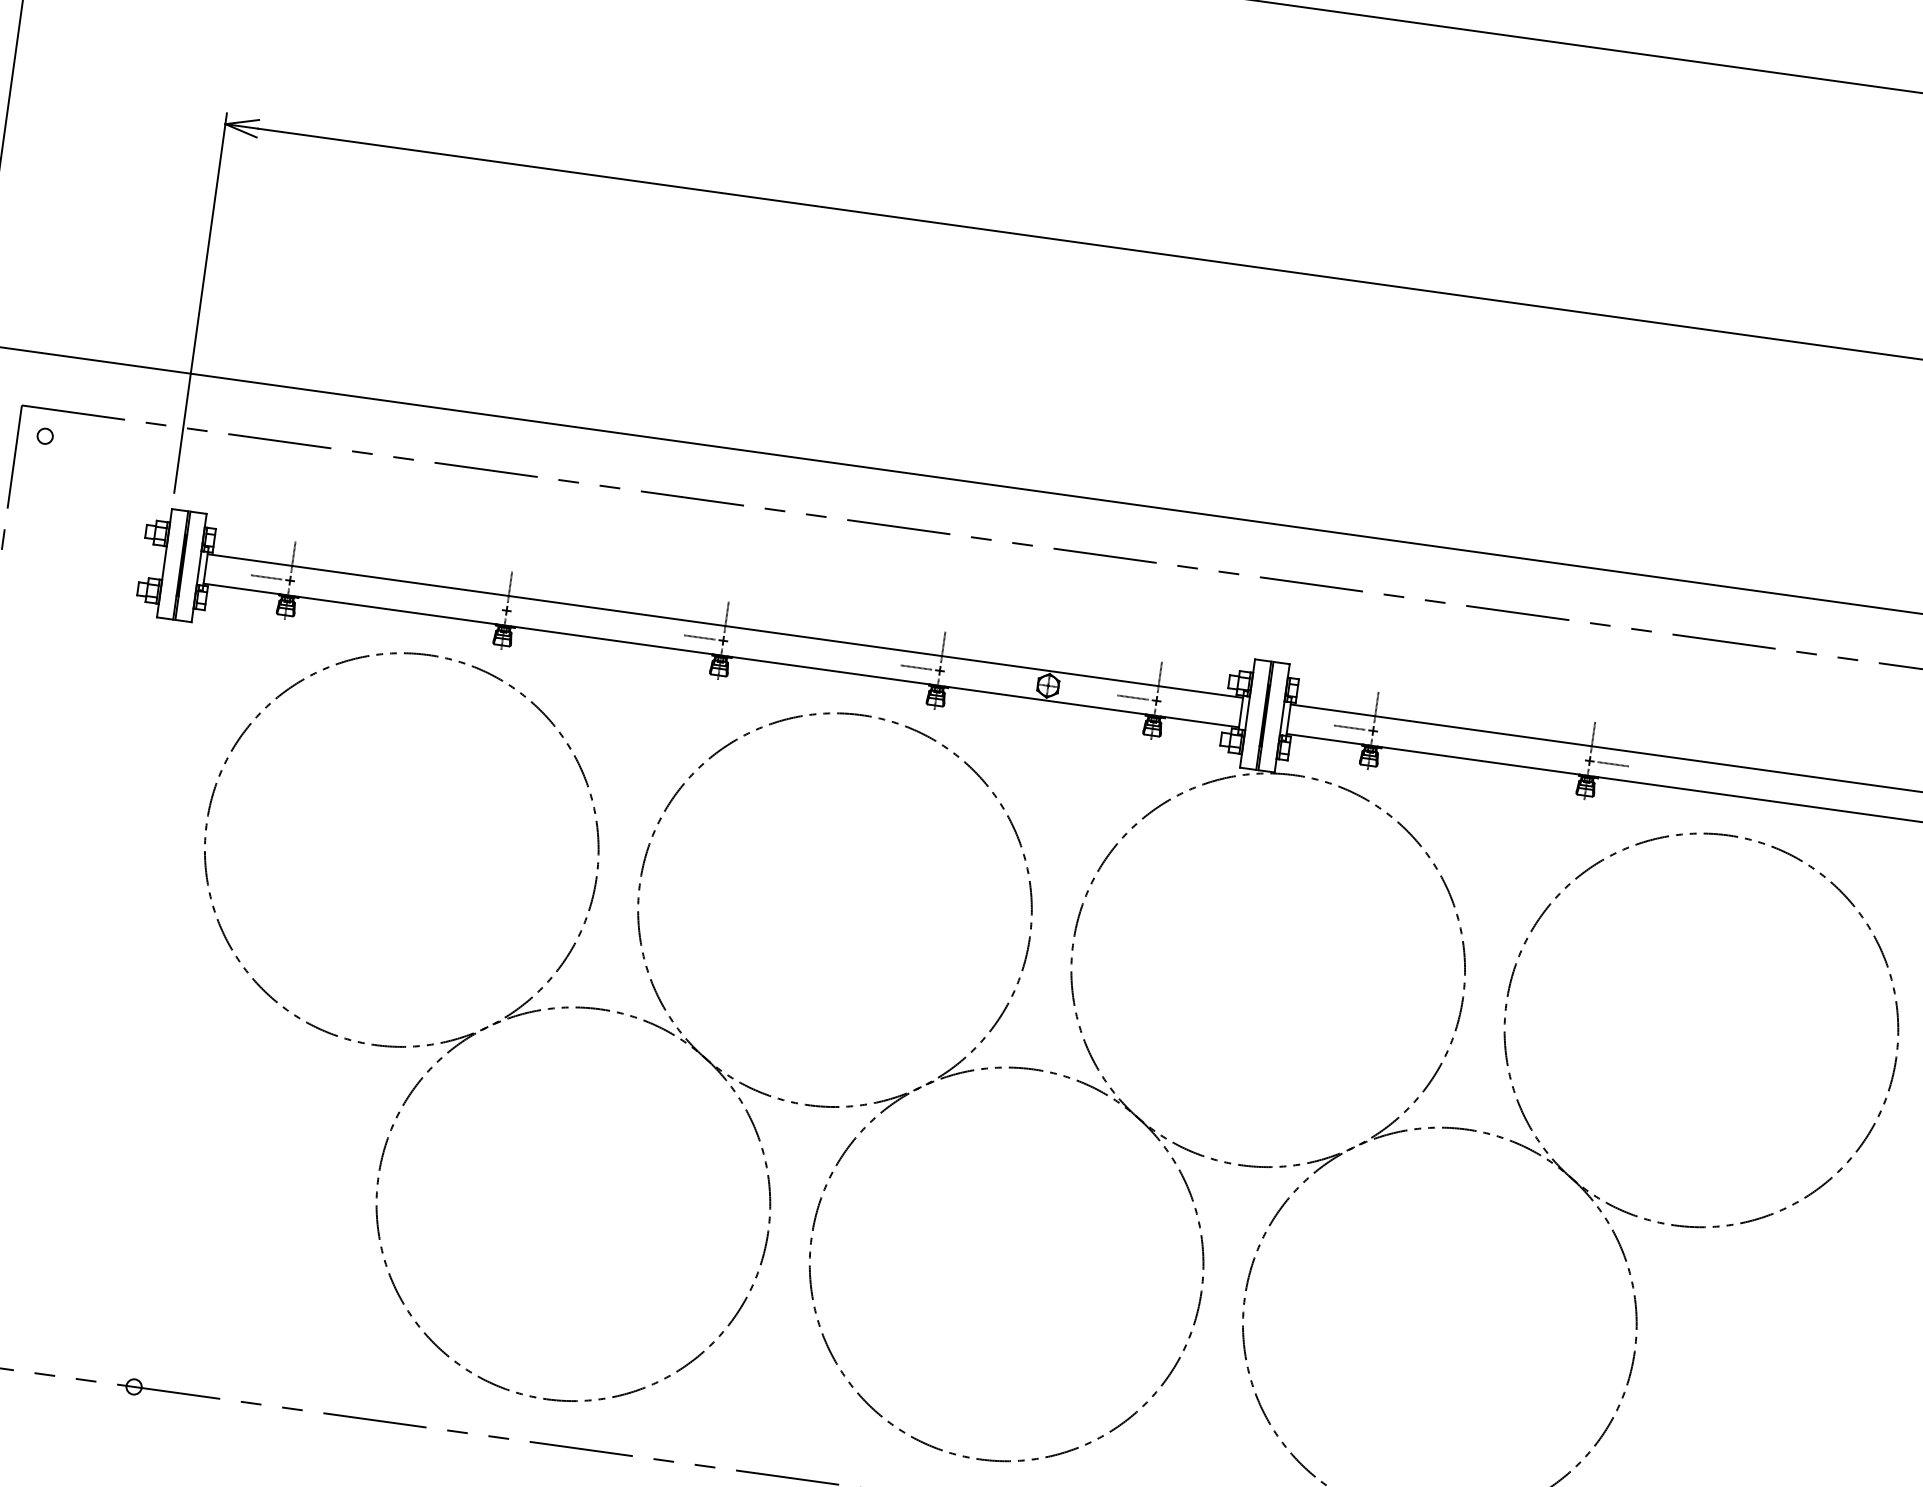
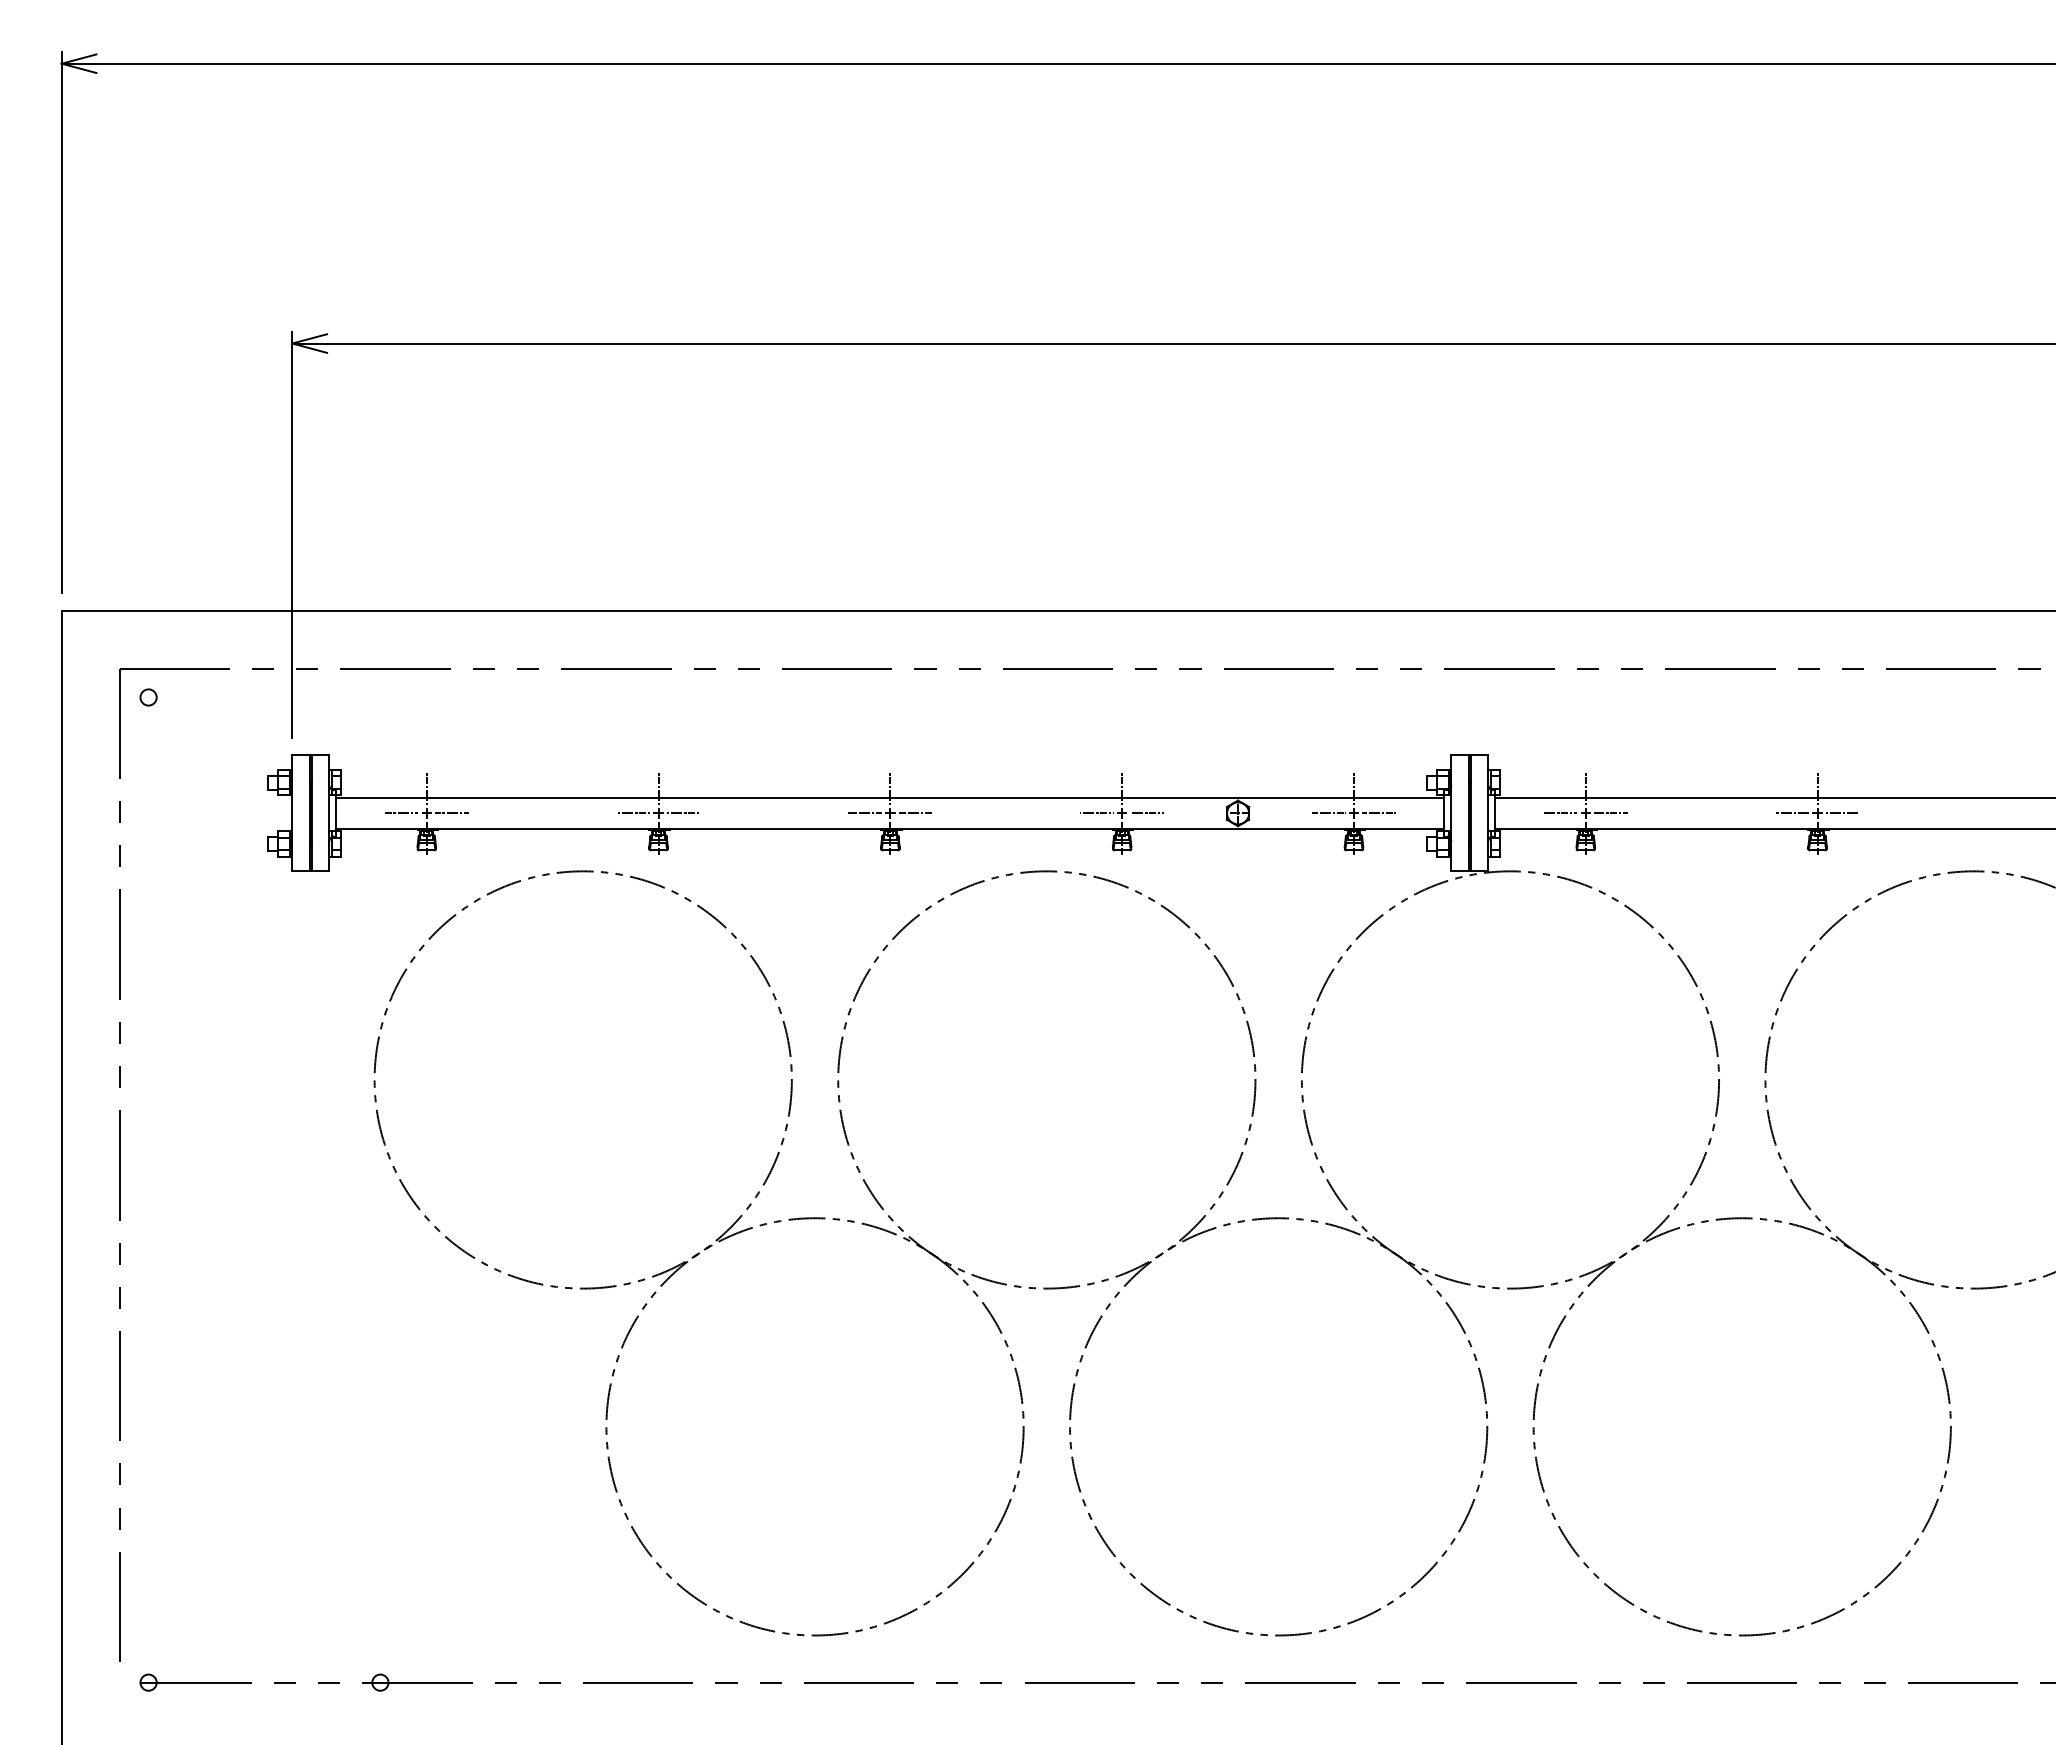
line: (313, 583) -> (451, 813), added
line: (483, 607) -> (633, 813), added
line: (530, 614) -> (683, 813), added
line: (746, 644) -> (915, 813), added
line: (963, 674) -> (1147, 813), added
line: (1179, 704) -> (1378, 813), added
line: (1396, 734) -> (1610, 813), added
line: (1566, 757) -> (1792, 813), added

